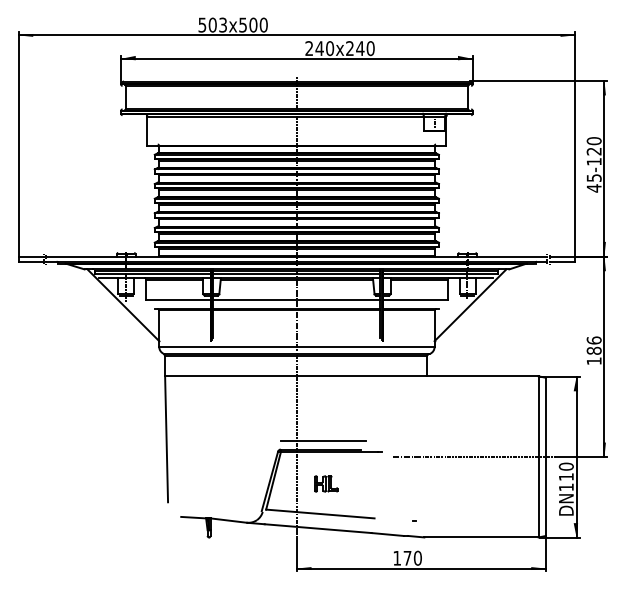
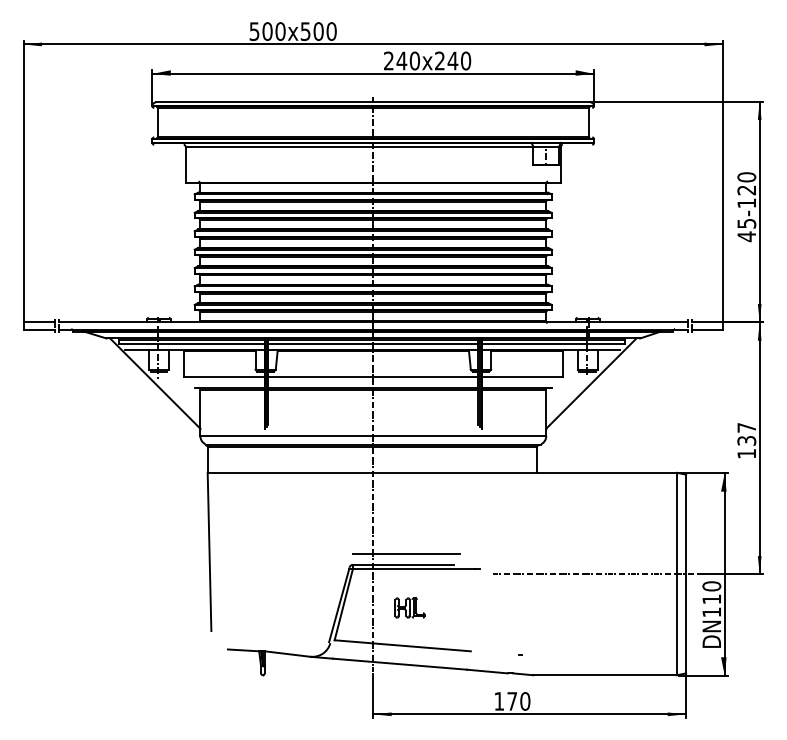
text: (223, 25) -> (280, 31), 503 -> 500
text: (593, 345) -> (746, 433), 186 -> 137

